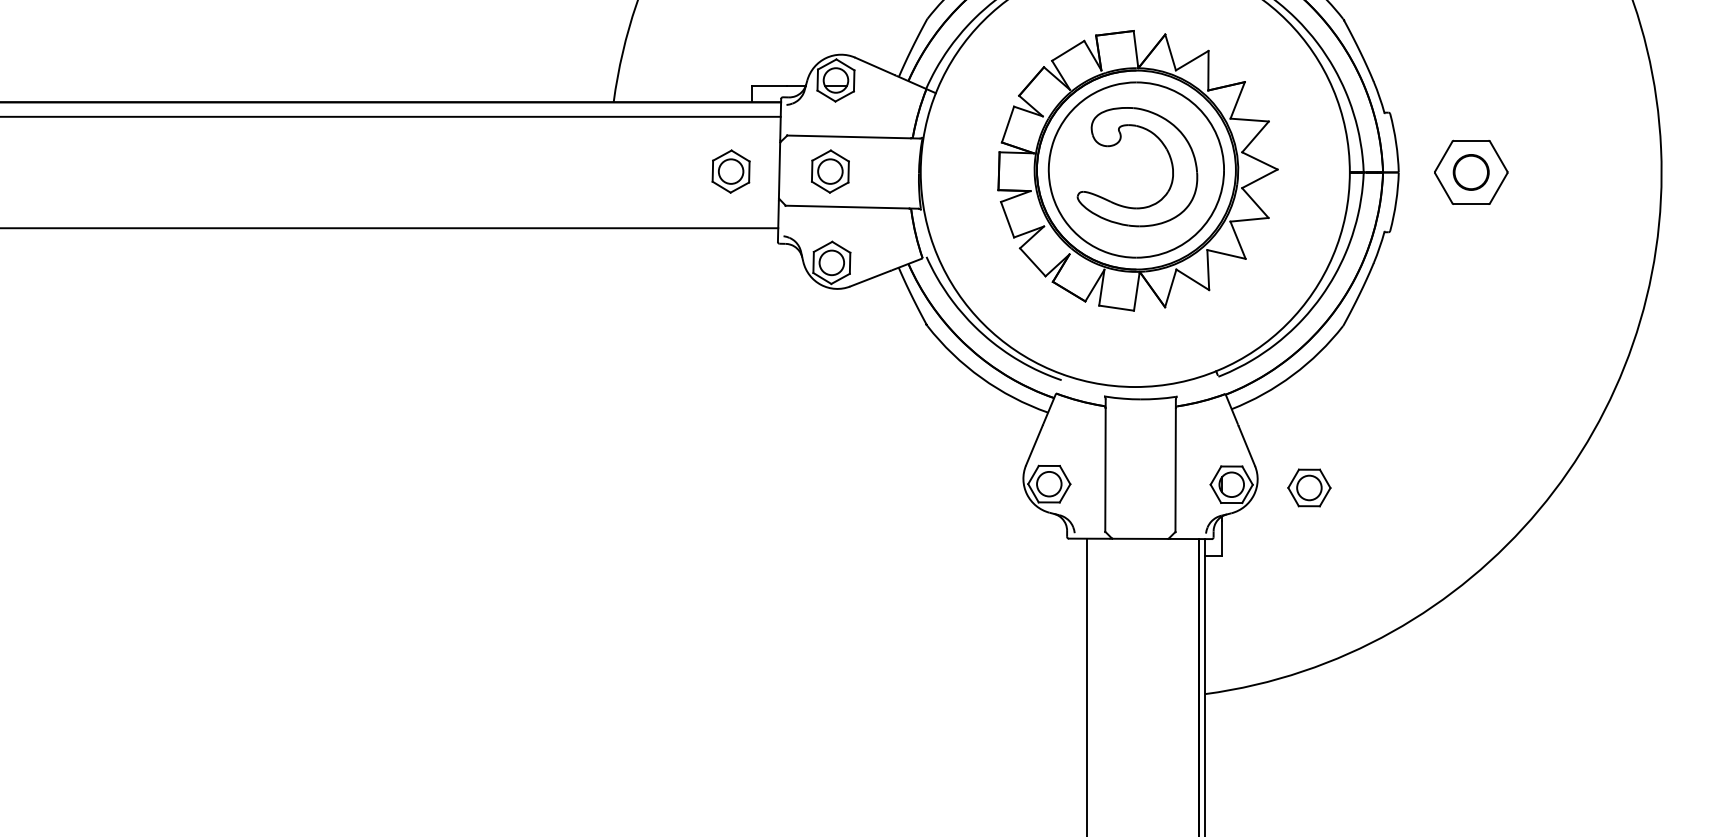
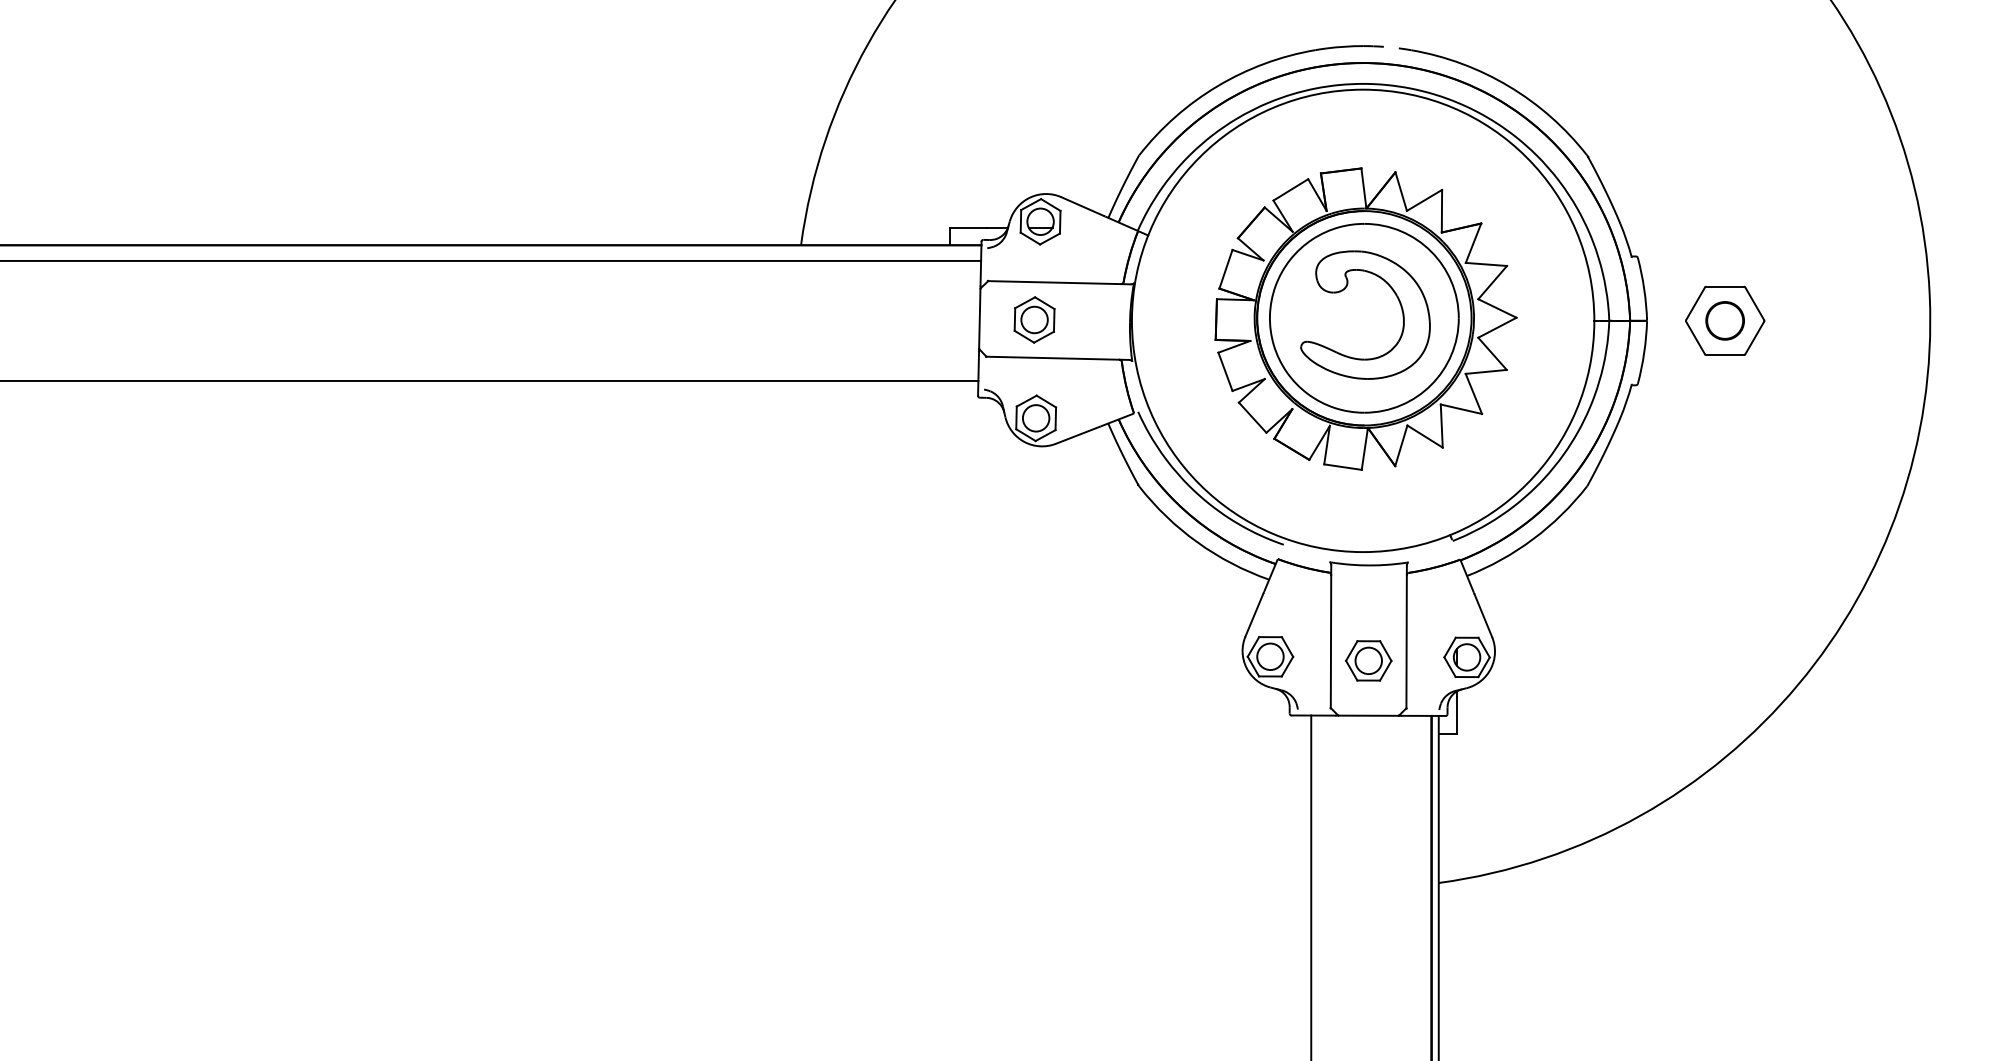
part: (731, 171) -> (927, 319), removed
part: (1309, 487) -> (1368, 660), moved

